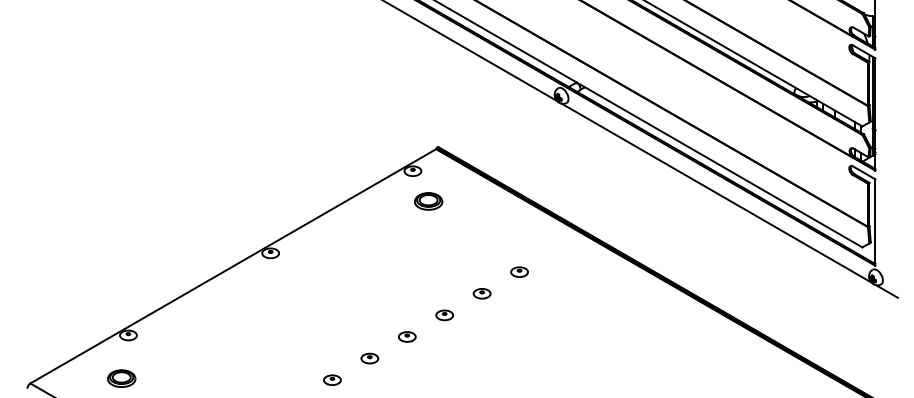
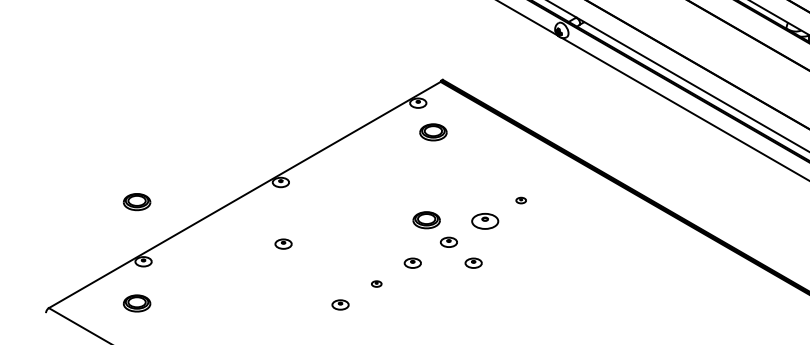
part: (519, 271) -> (521, 200), size x0.6
part: (121, 273) -> (136, 201), added
part: (421, 292) -> (426, 220), added
part: (481, 293) -> (484, 221), size x1.6
part: (273, 316) -> (283, 243), added
part: (470, 336) -> (473, 262), added
part: (369, 358) -> (376, 284), size x0.6

